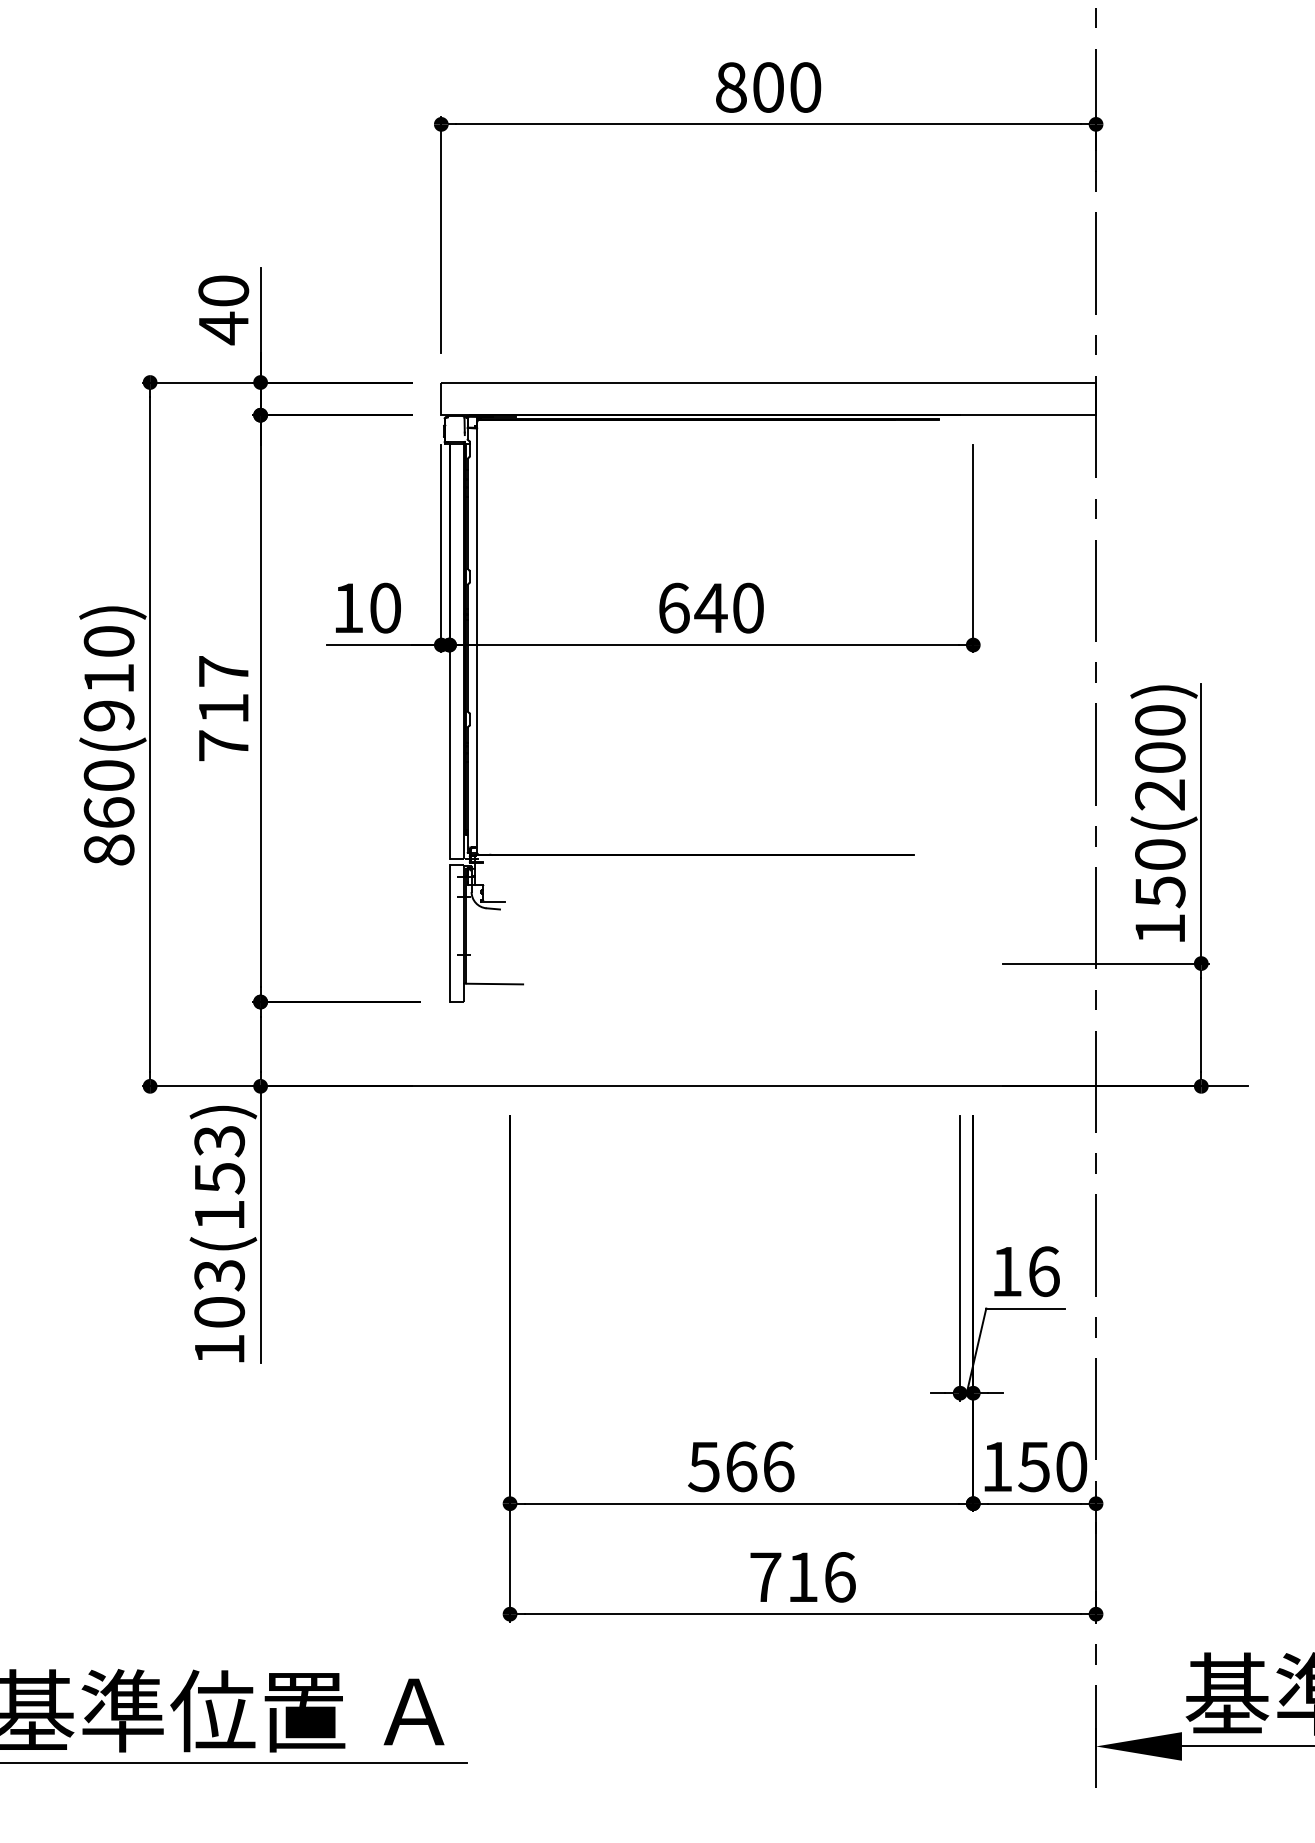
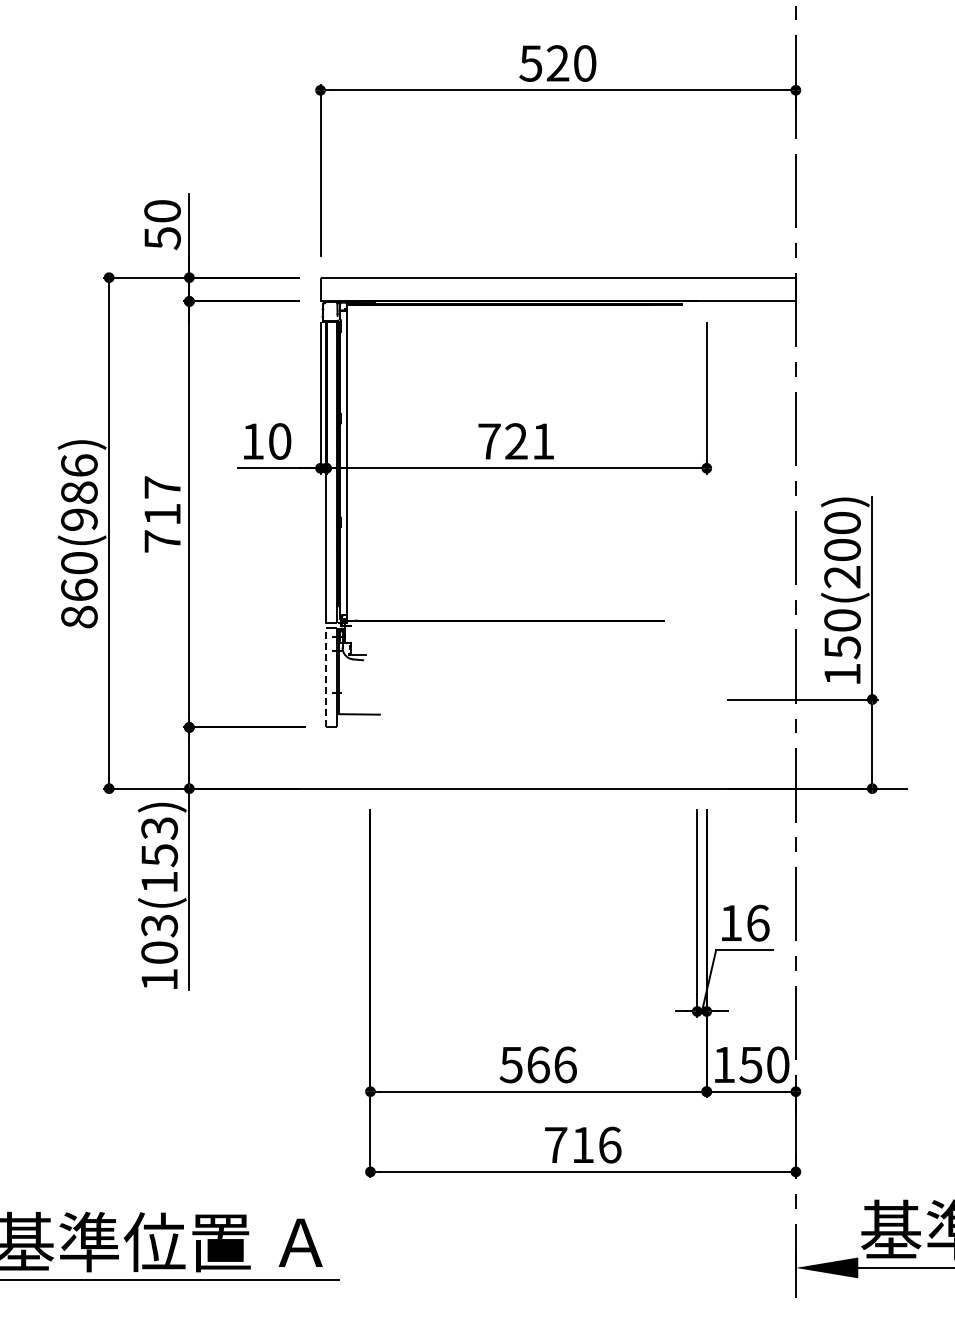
text: (749, 87) -> (544, 63), 800 -> 520
text: (223, 328) -> (162, 238), 40 -> 50
text: (711, 608) -> (516, 441), 640 -> 721
text: (109, 659) -> (79, 478), 860(910) -> 860(986)
line: (449, 933) -> (326, 677), solid -> dashed

